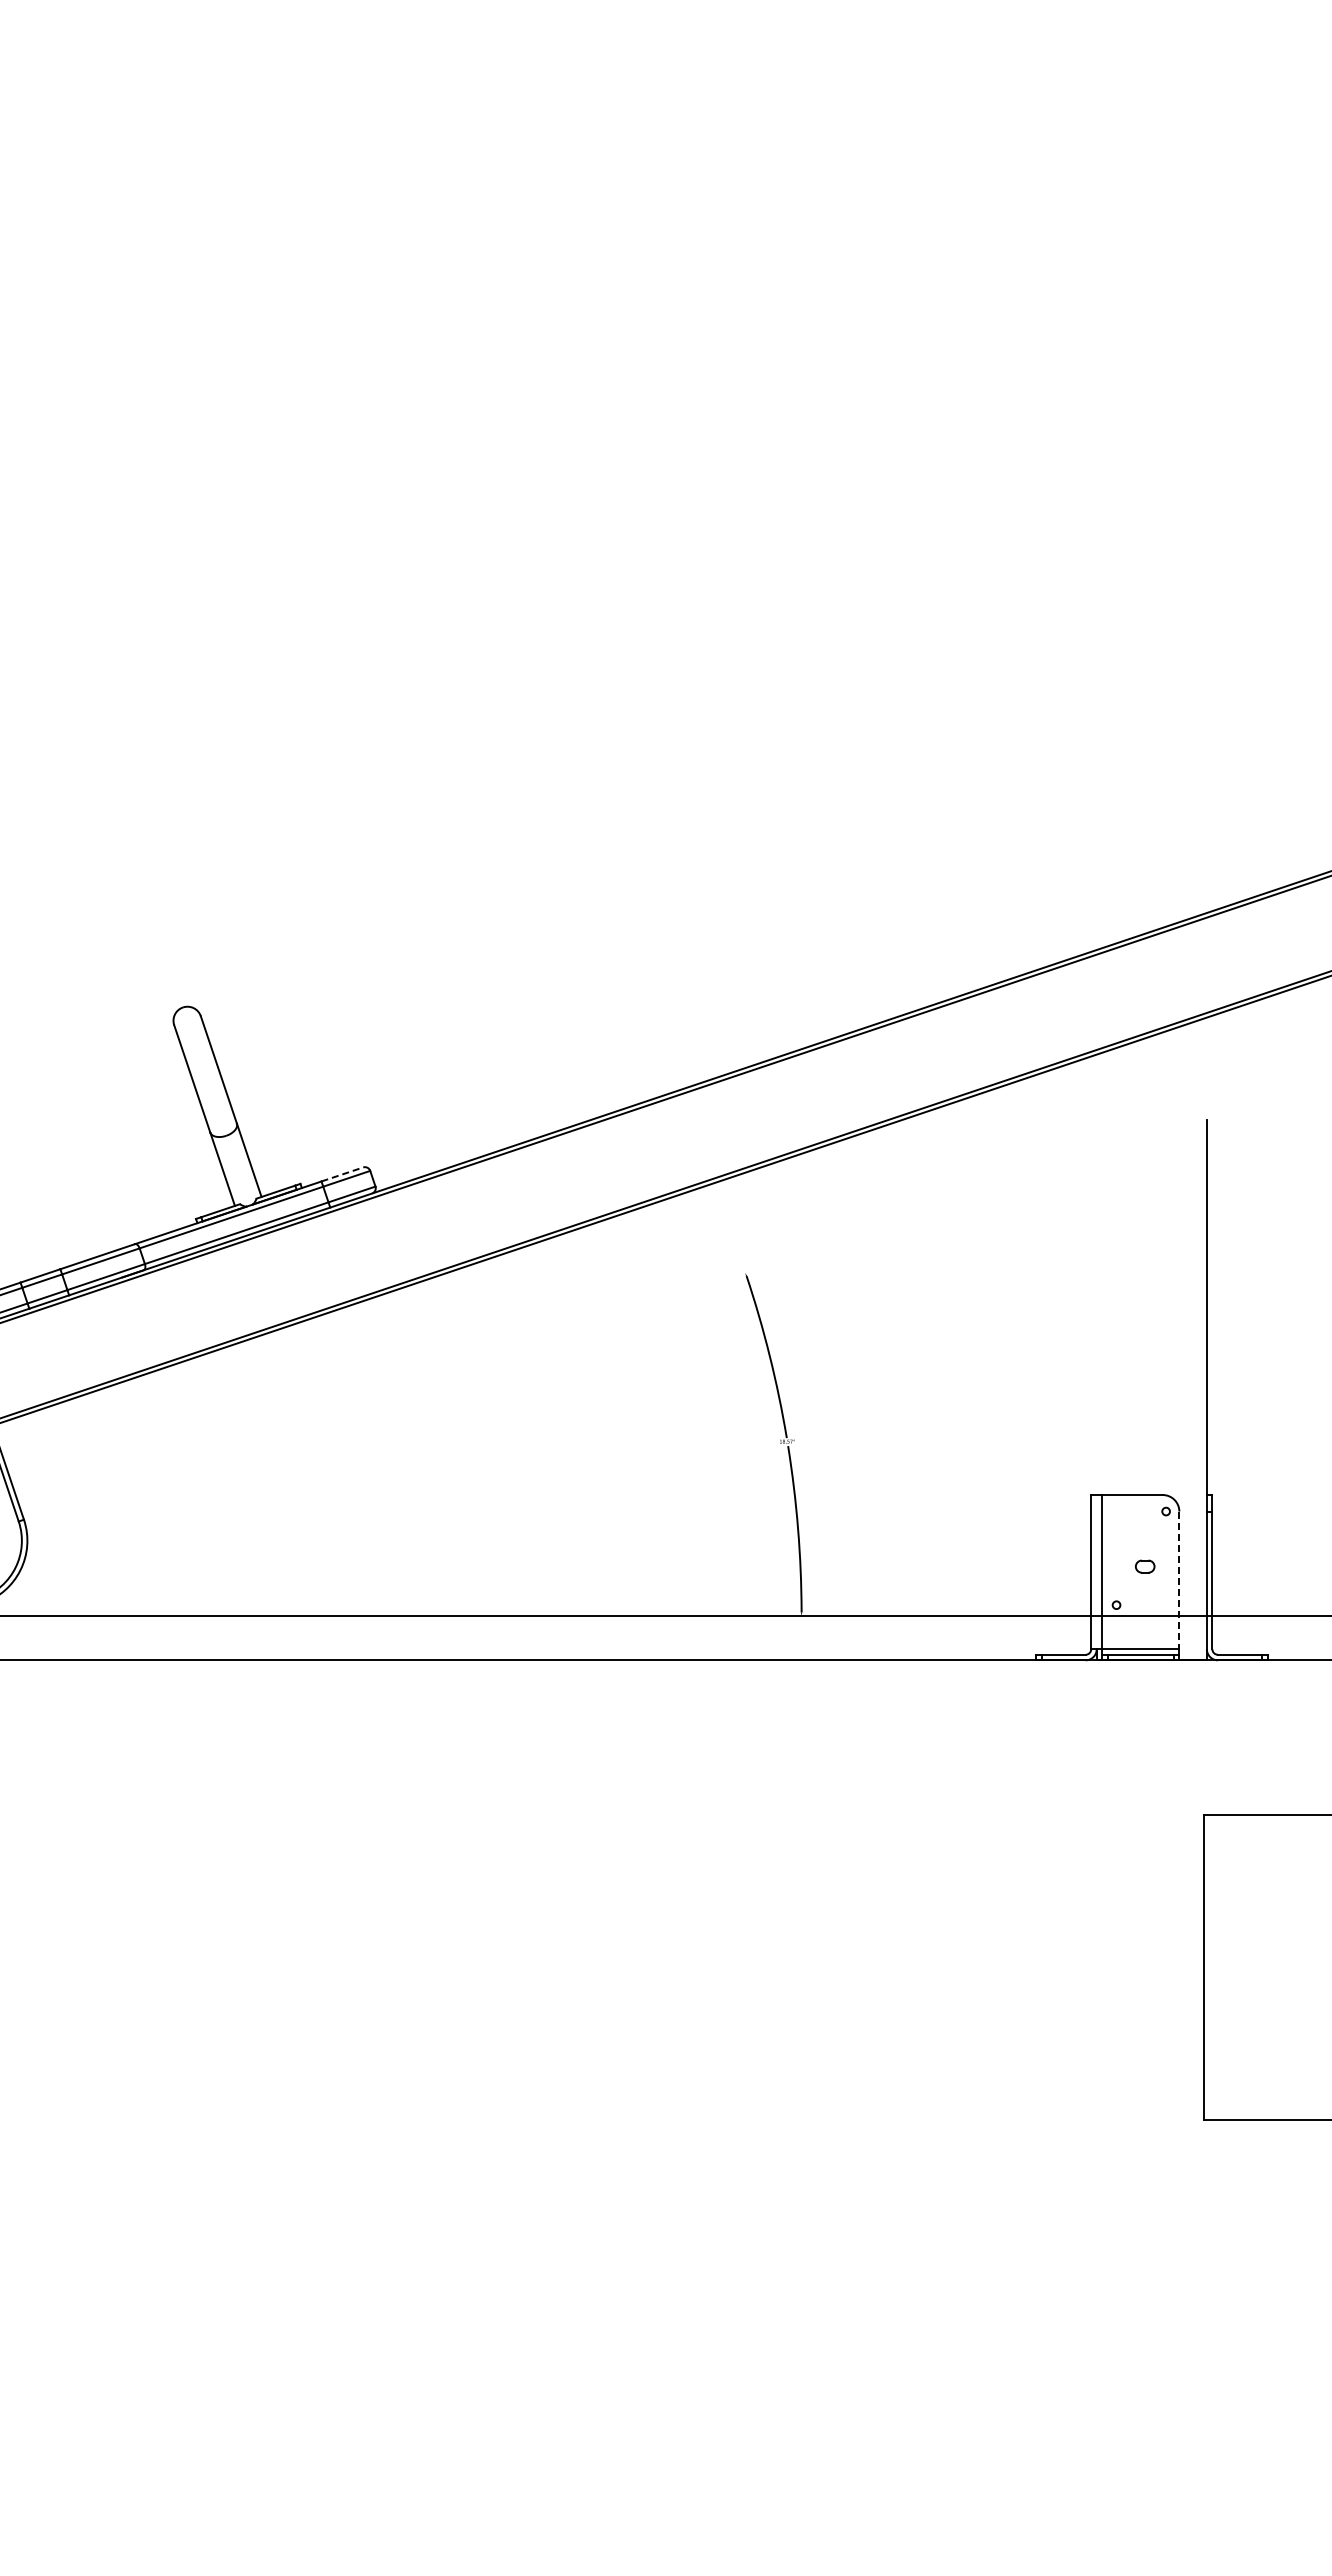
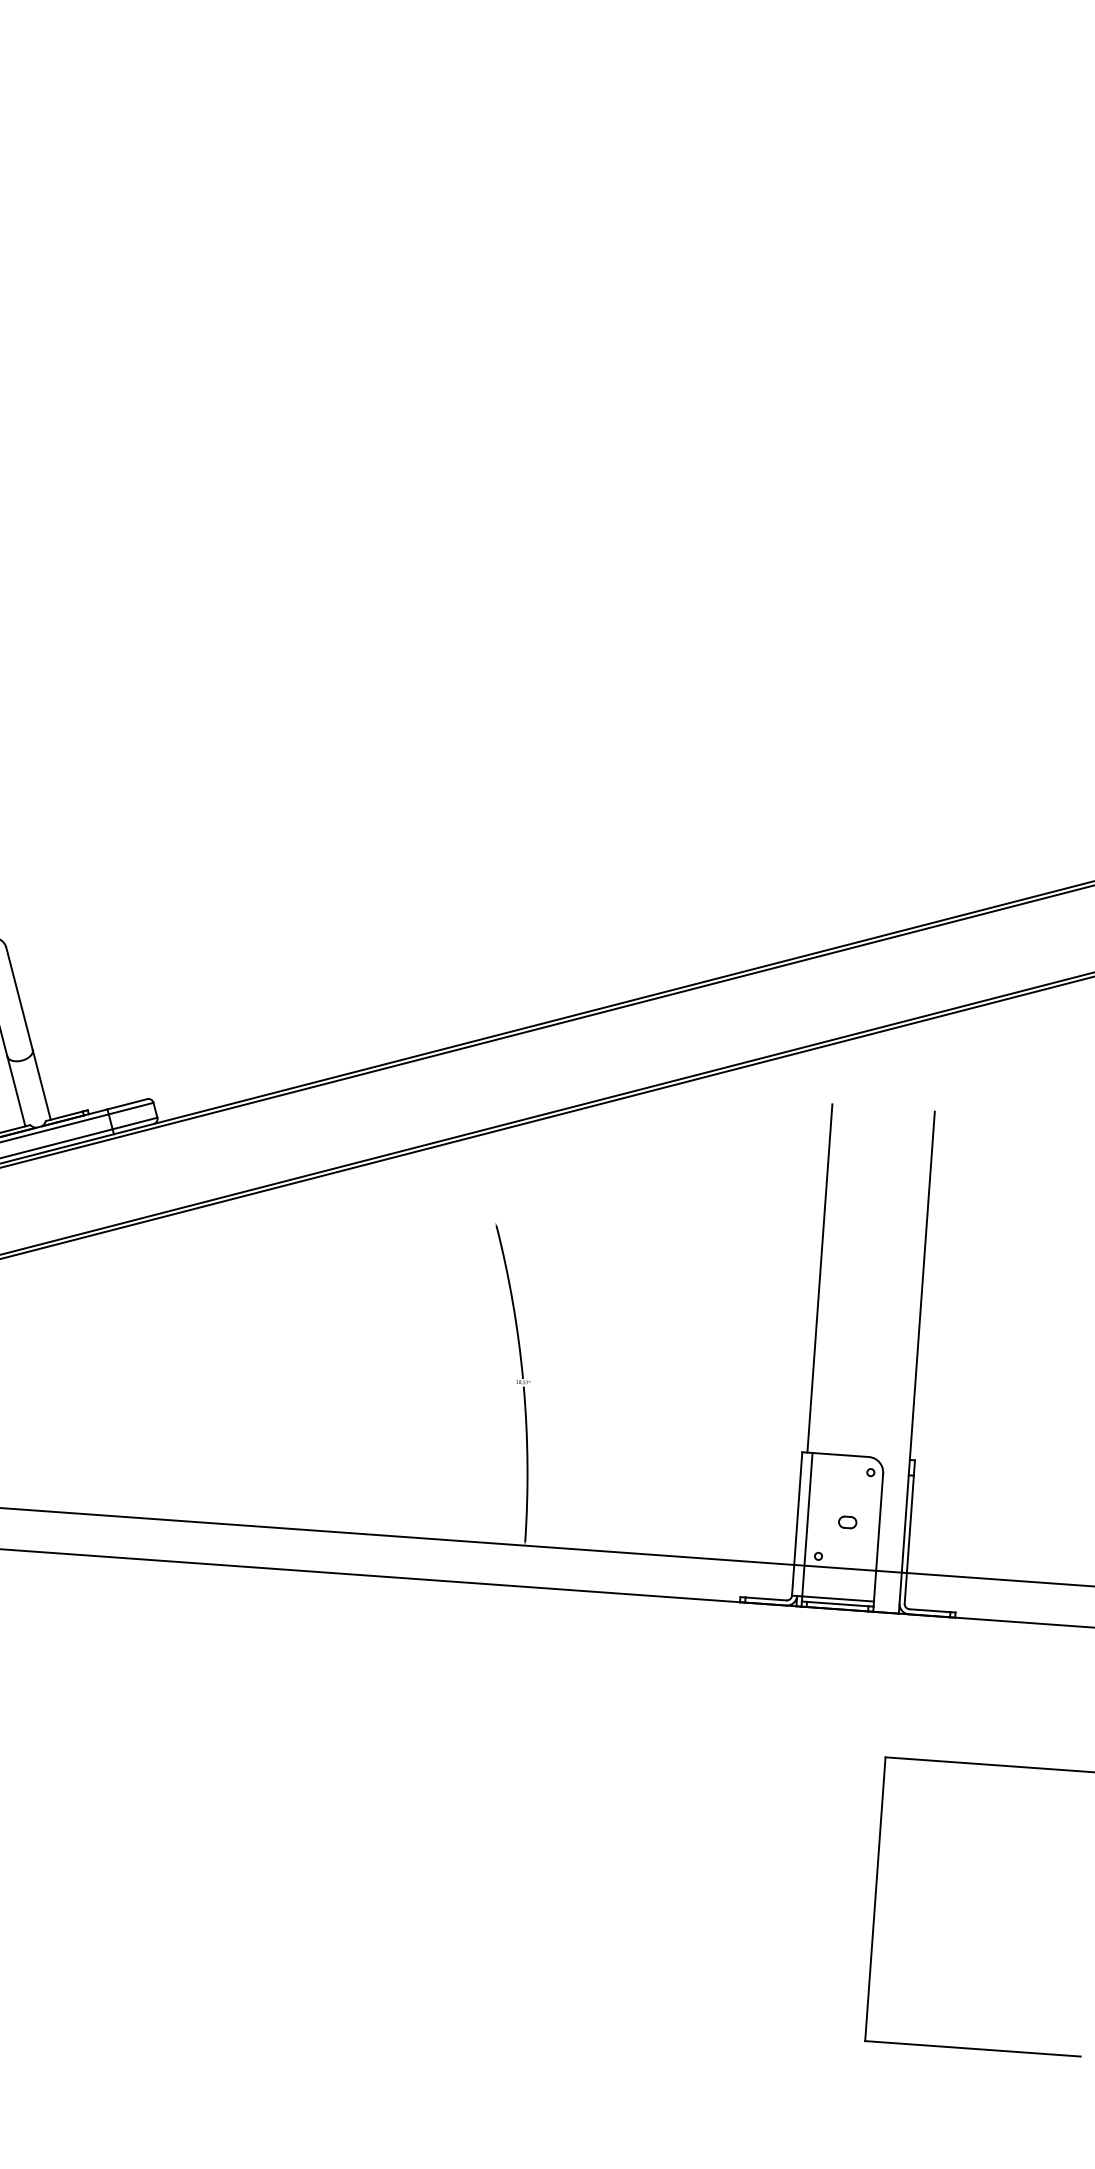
line: (342, 1174) -> (127, 1104), dashed -> solid
line: (1096, 1307) -> (819, 1278), added
line: (1179, 1580) -> (878, 1537), dashed -> solid

